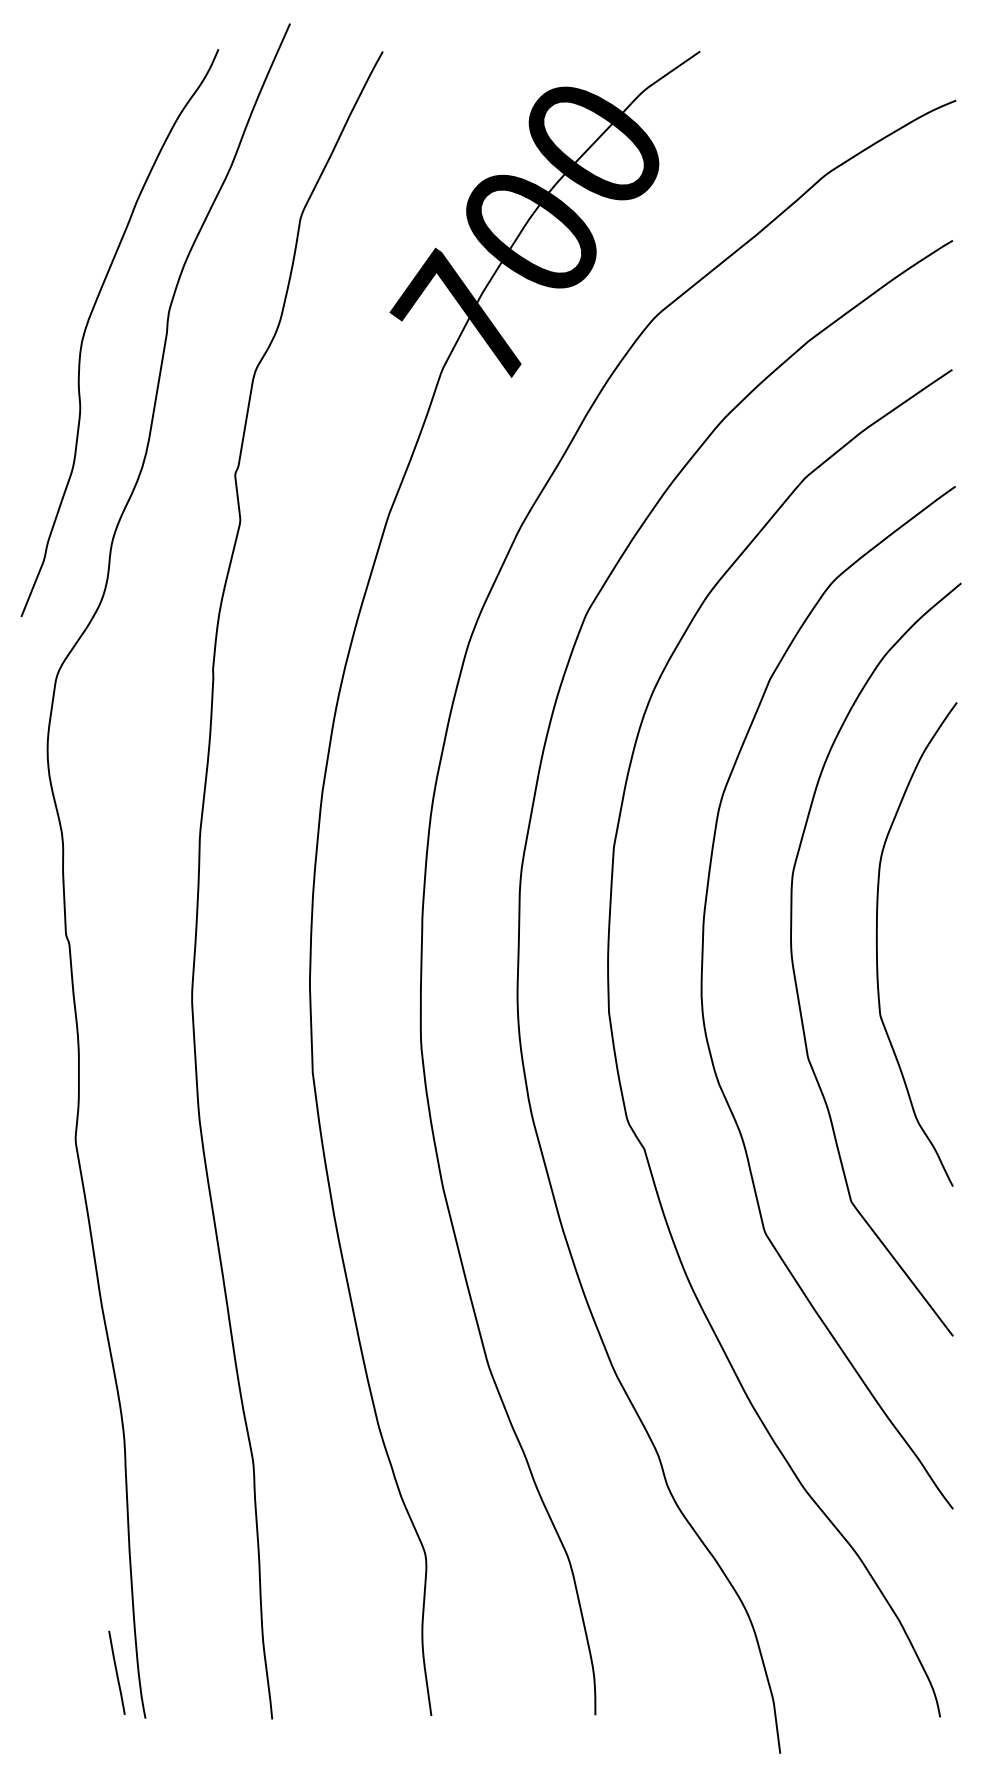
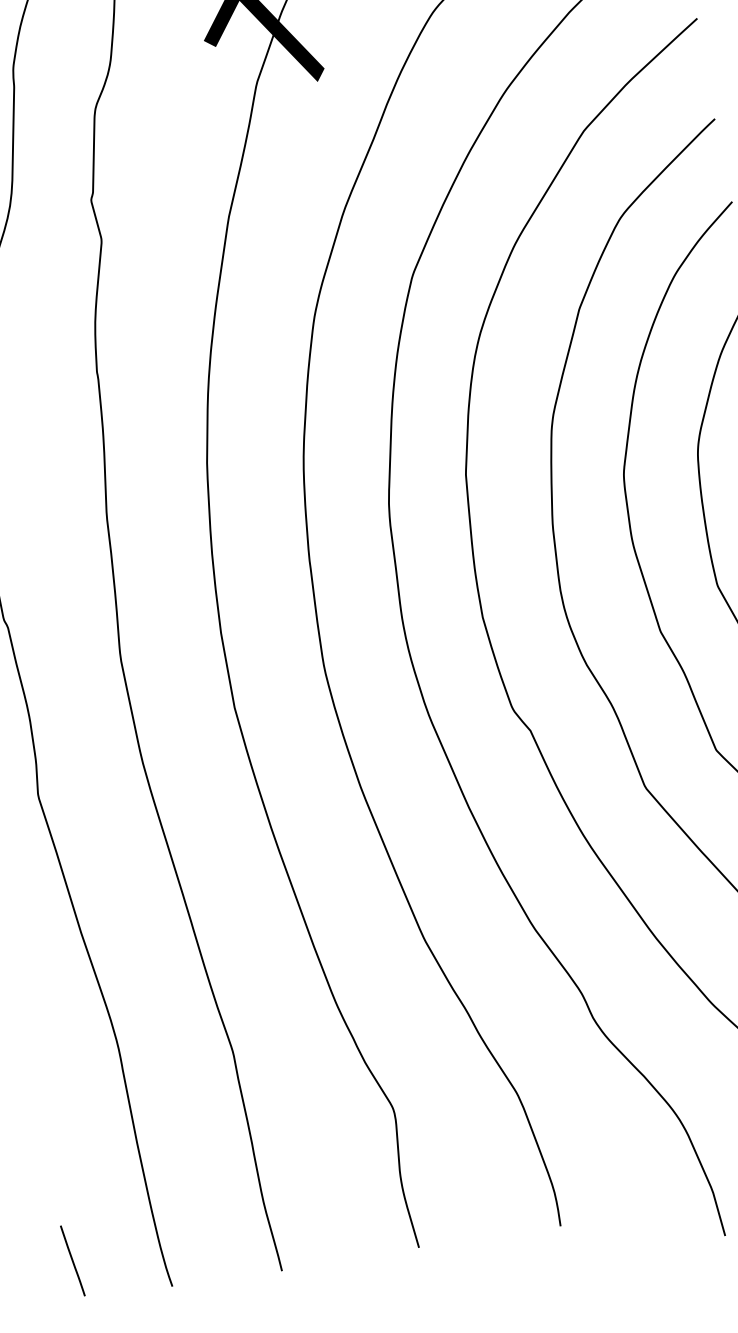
line: (116, 1672) -> (72, 1260), moved

